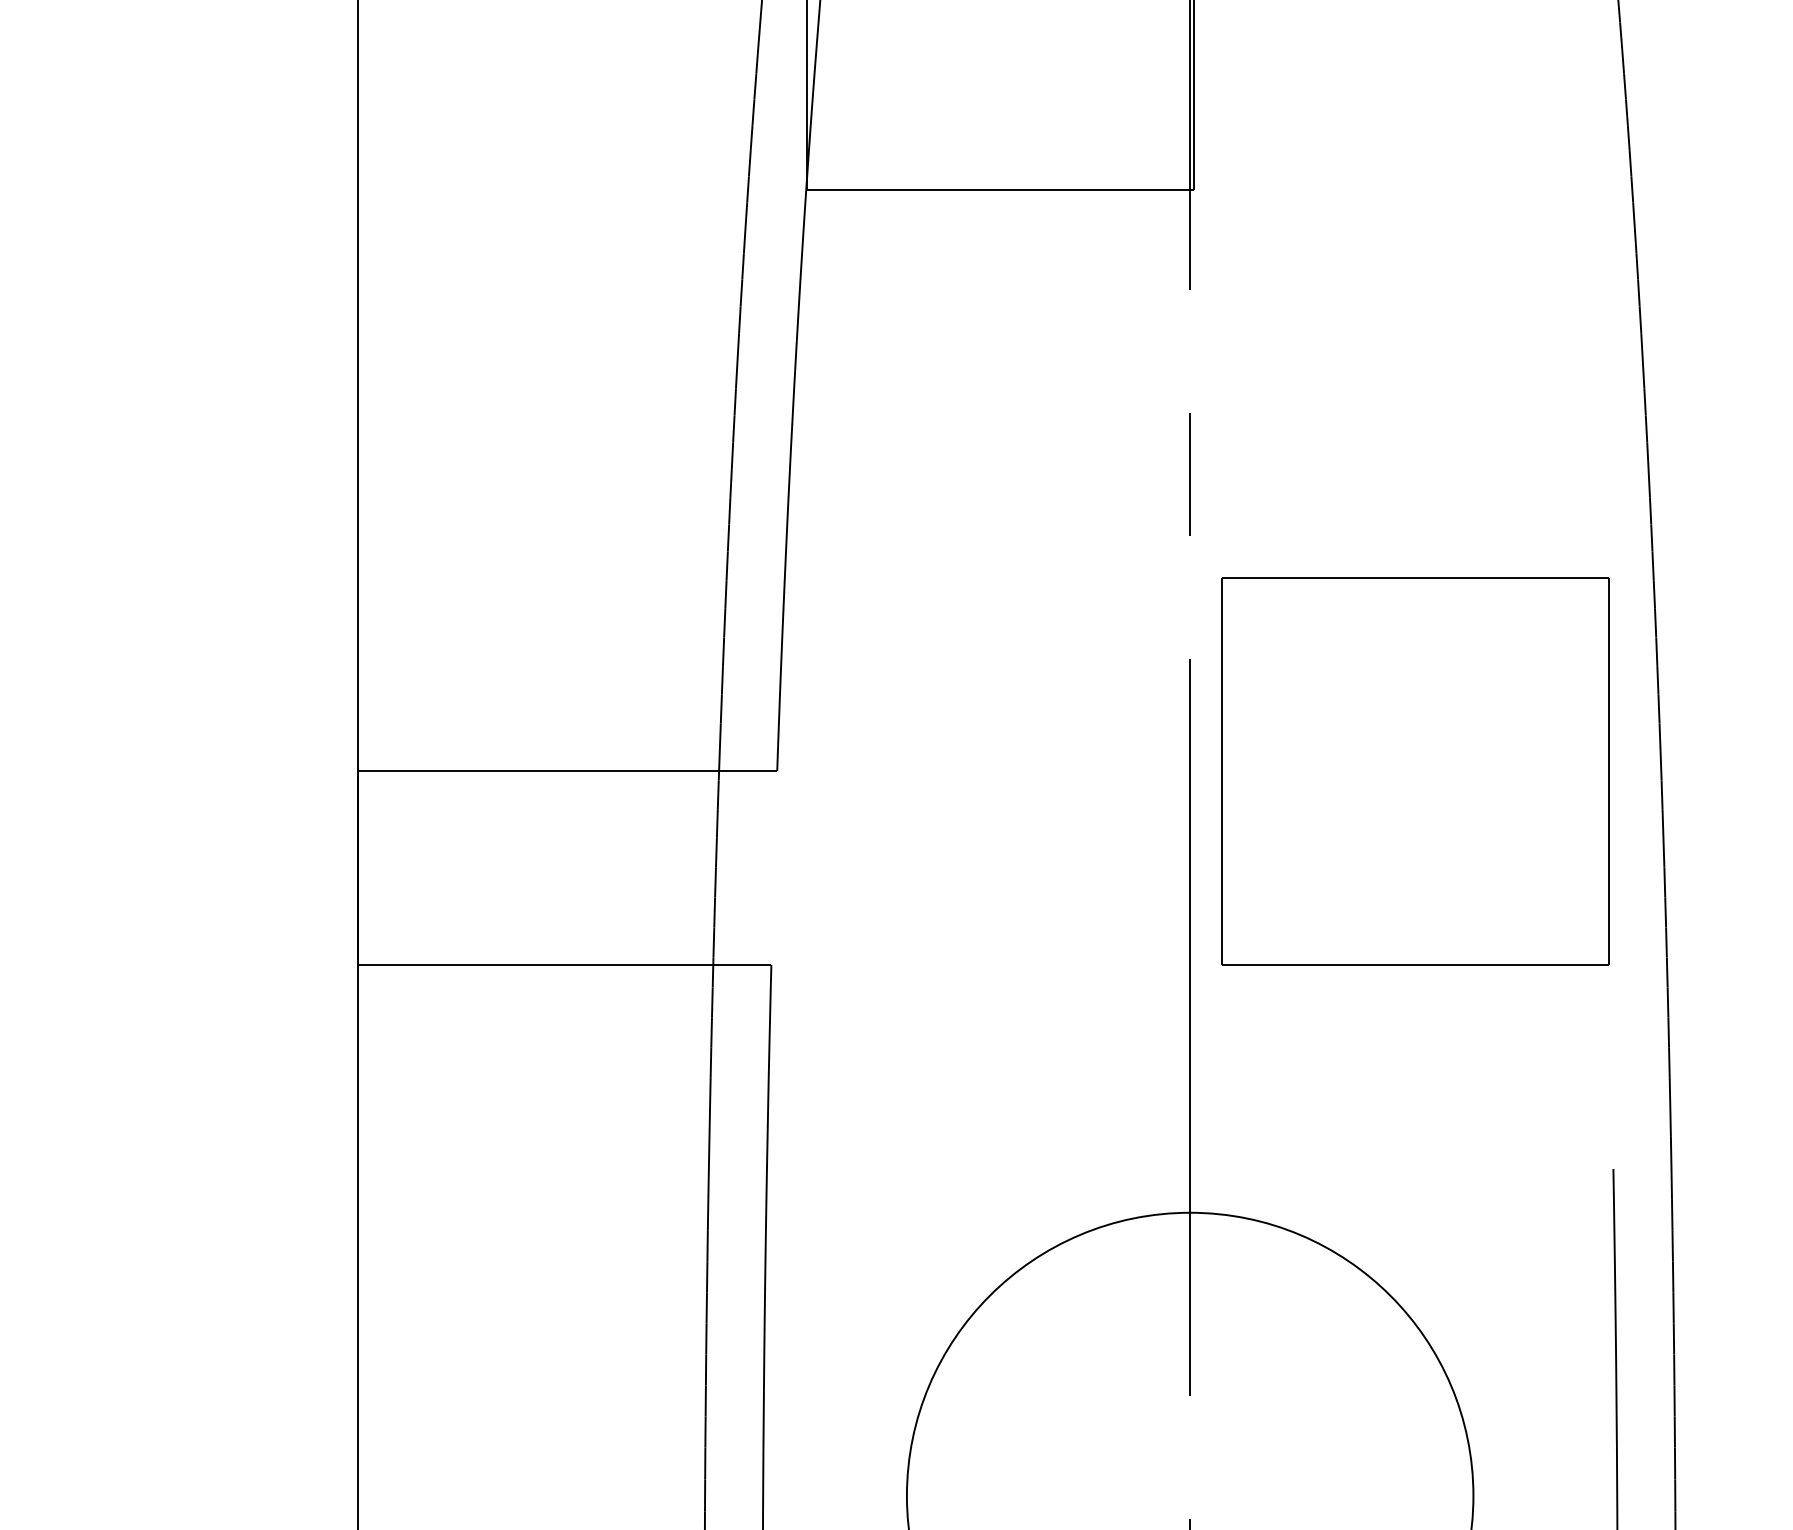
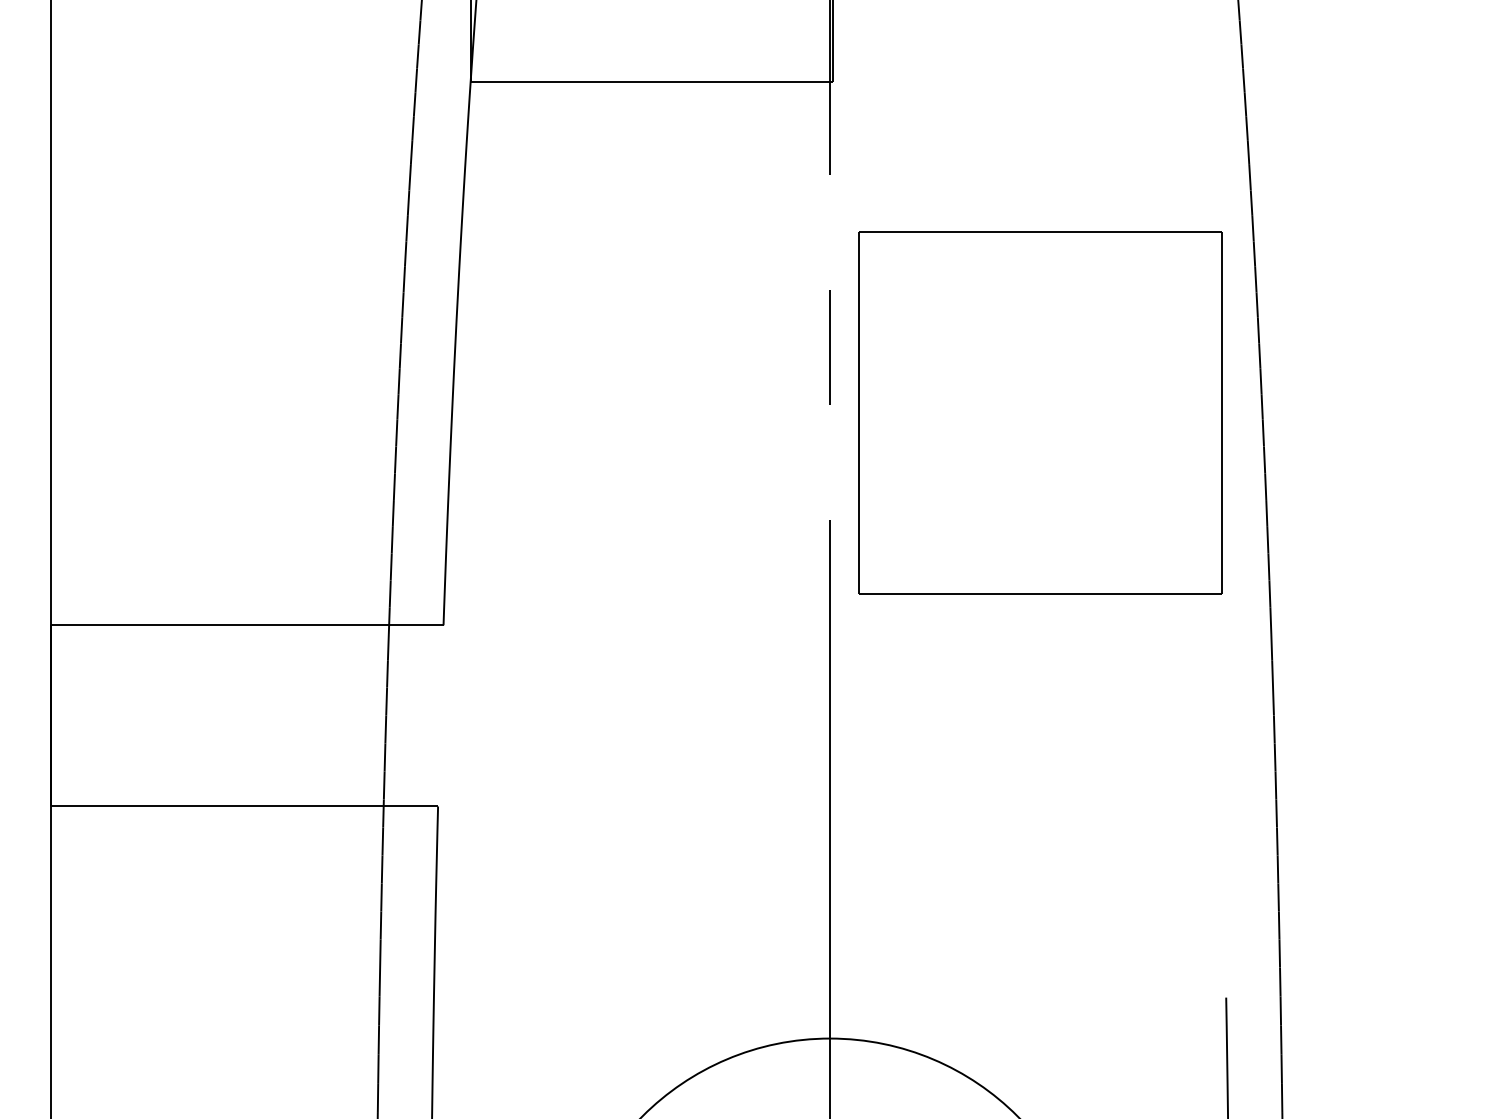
part: (1415, 771) -> (1040, 413), moved

